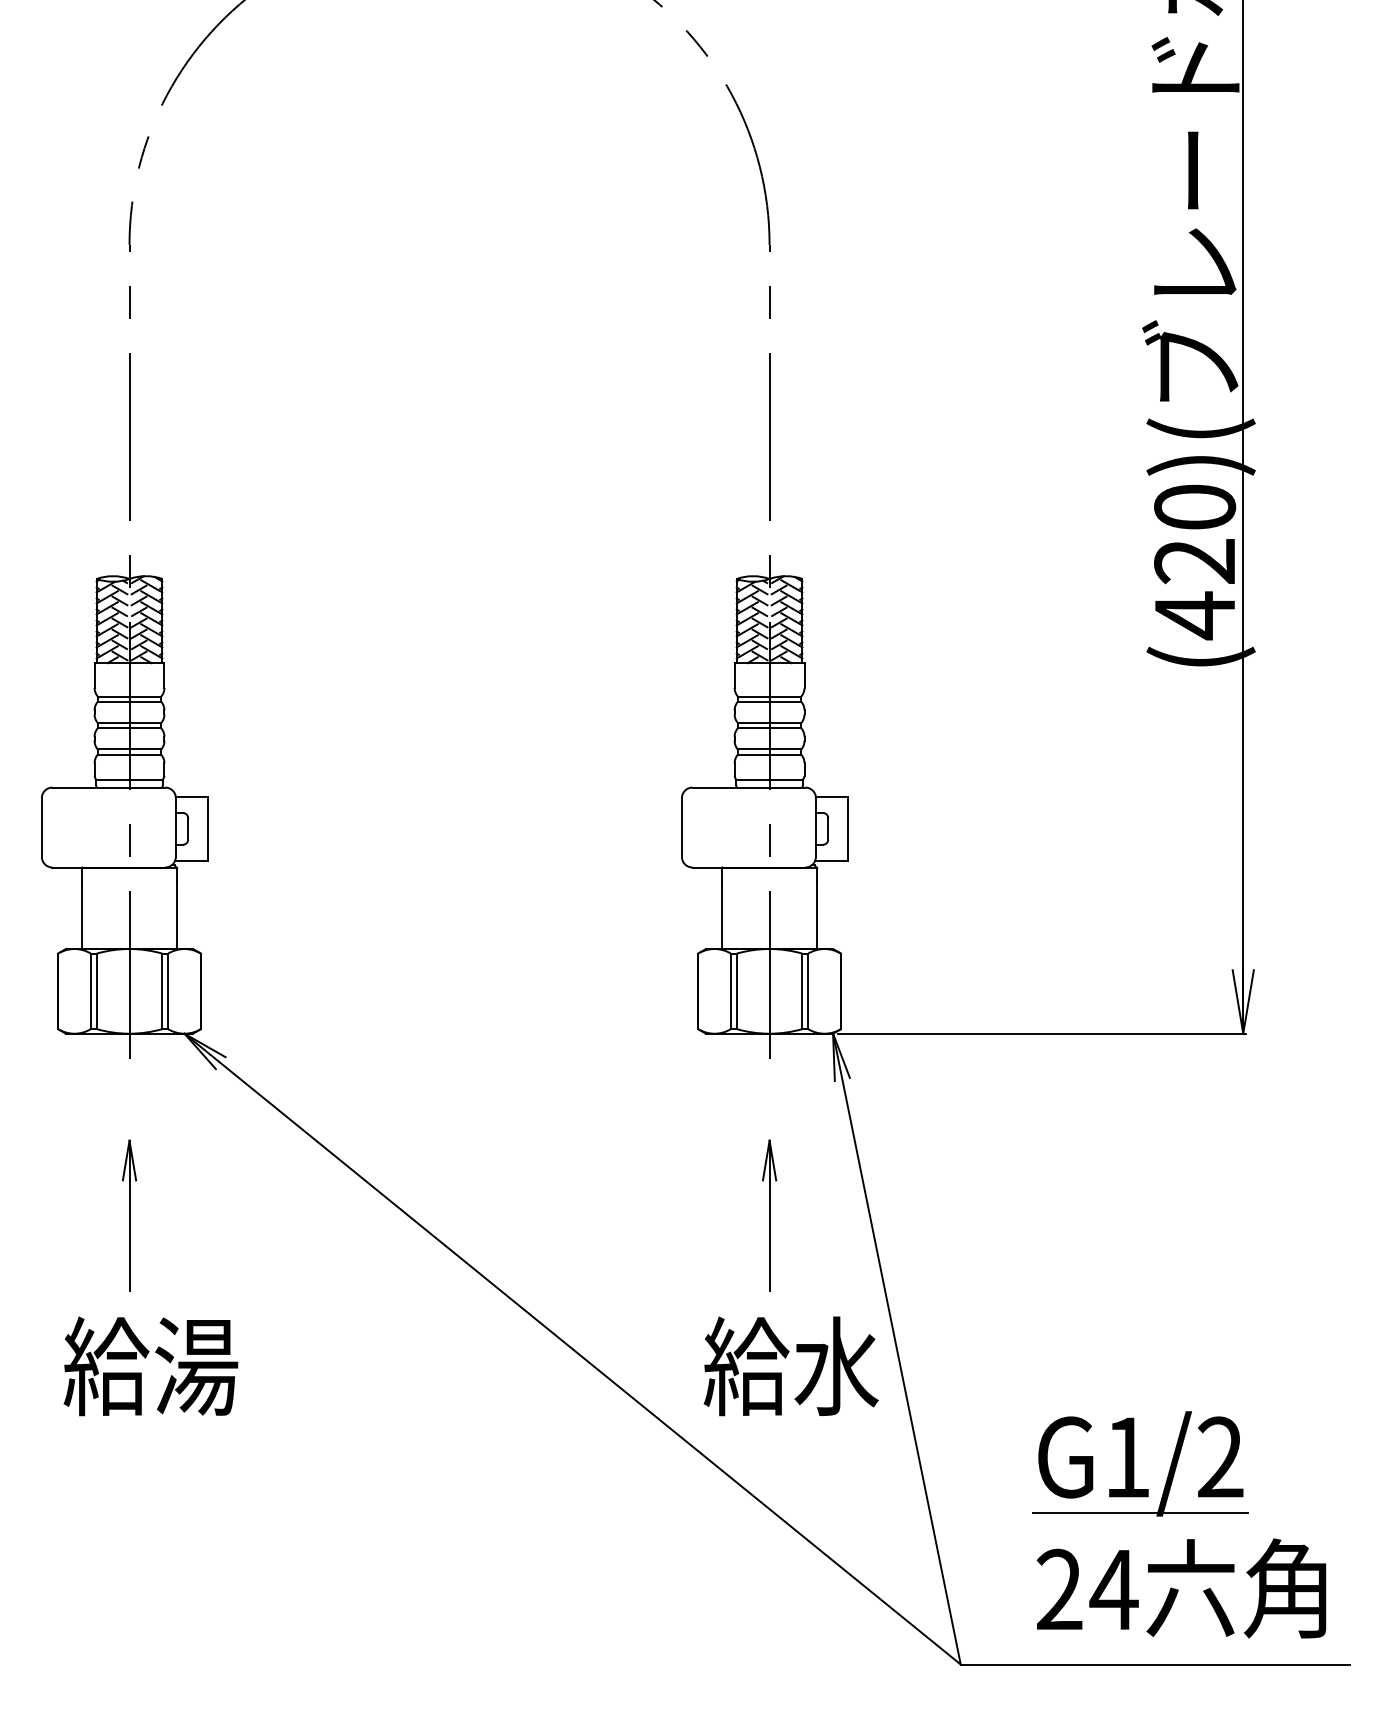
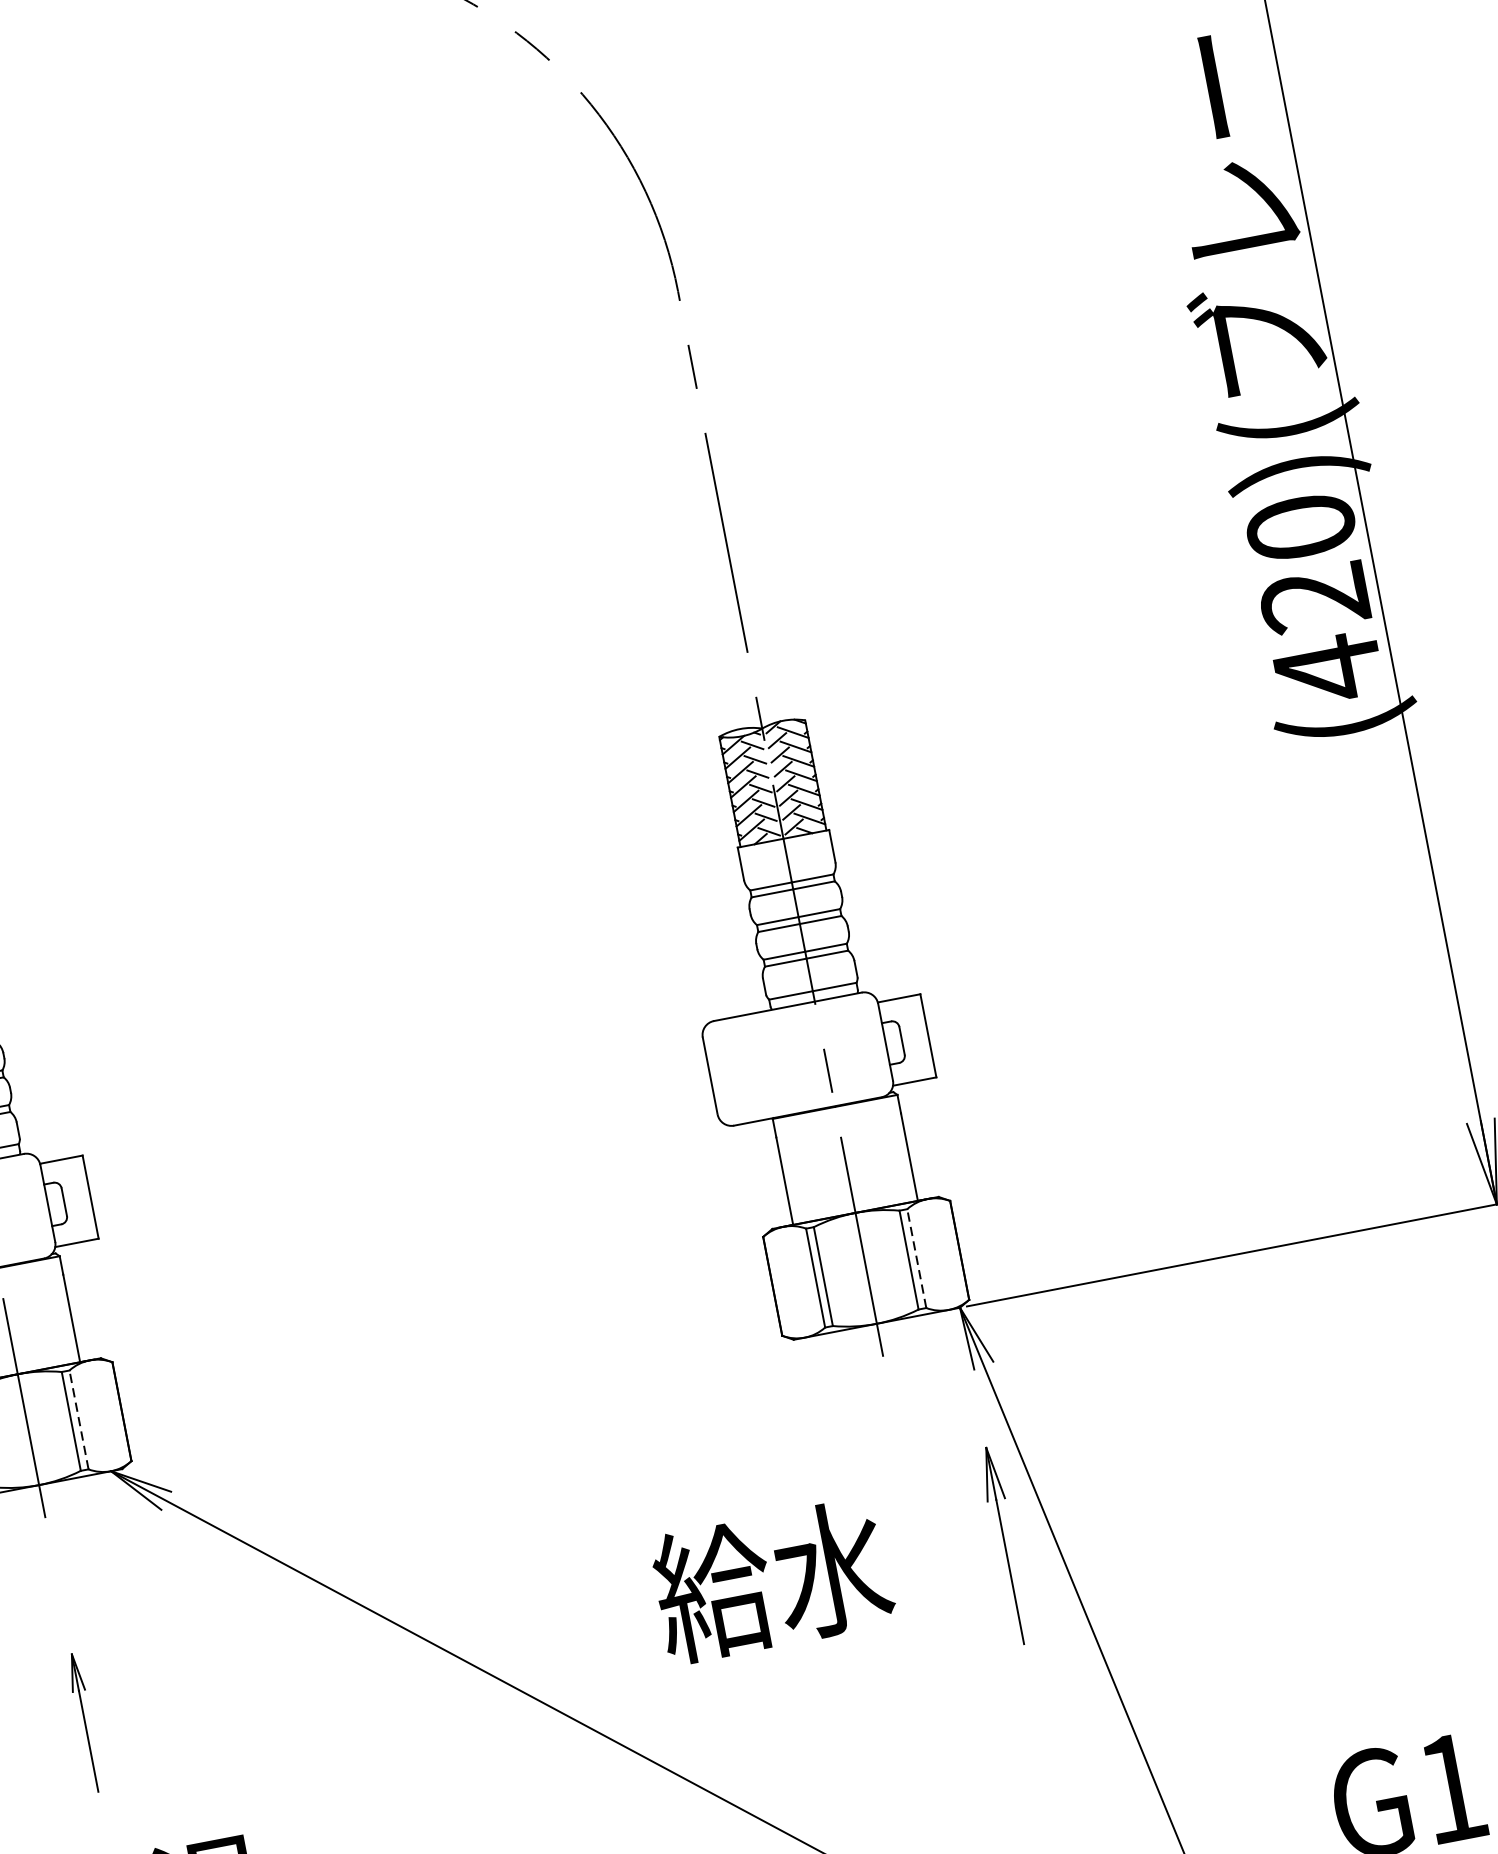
line: (168, 991) -> (79, 1420), solid -> dashed
line: (808, 991) -> (917, 1258), solid -> dashed
part: (129, 1215) -> (84, 1723), size x0.7
part: (769, 1215) -> (1005, 1545), moved
text: (790, 1366) -> (771, 1581), moved

